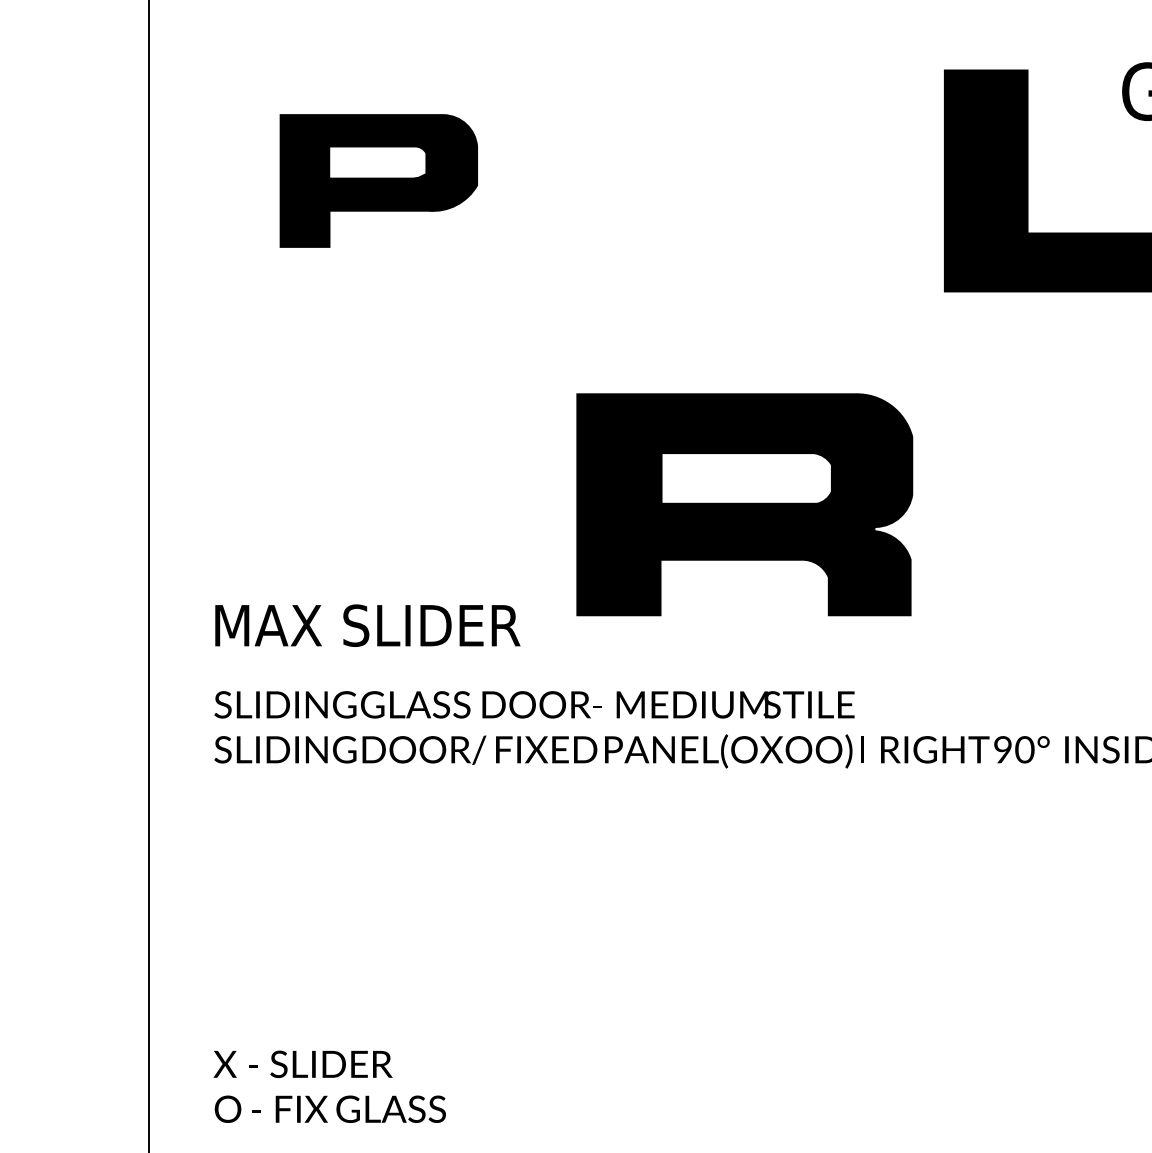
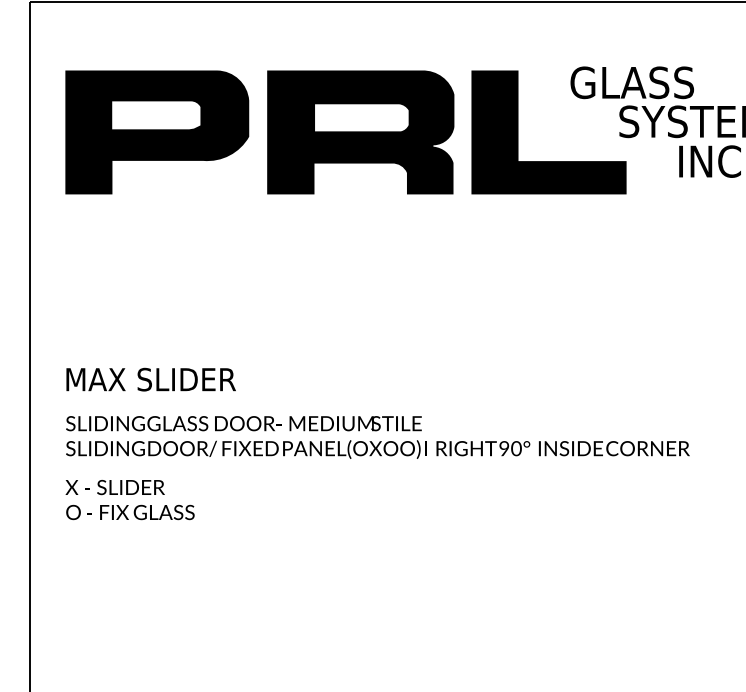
part: (379, 181) -> (157, 132), size x1.67
part: (744, 504) -> (360, 132), moved
text: (328, 1087) -> (129, 500), moved

